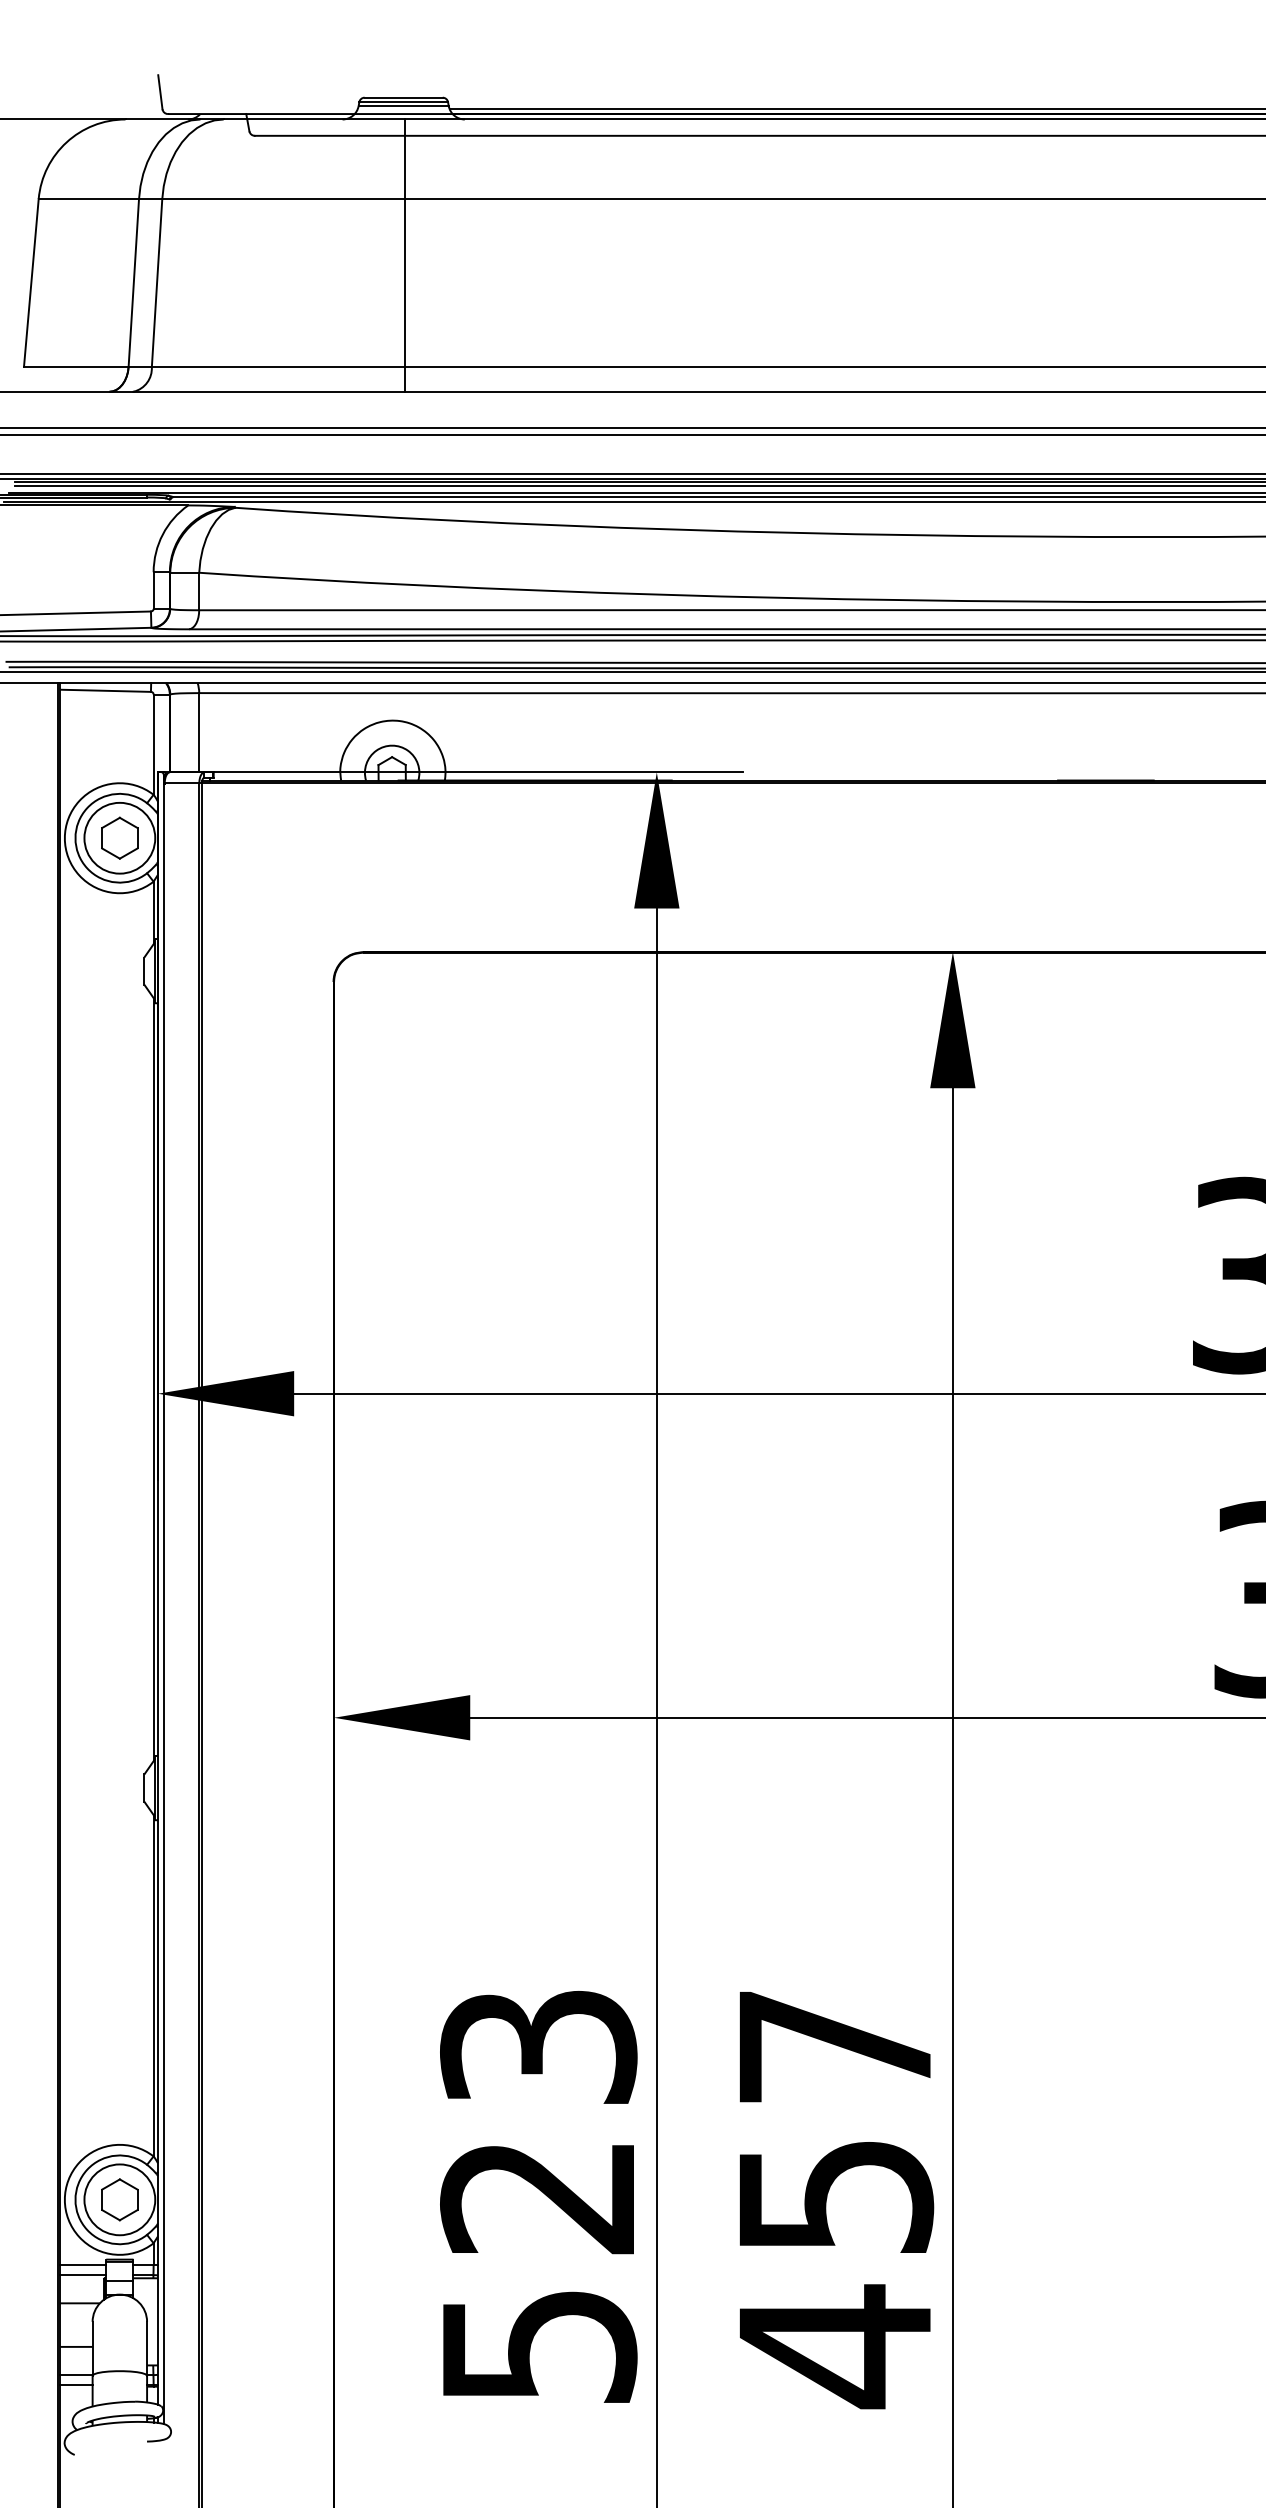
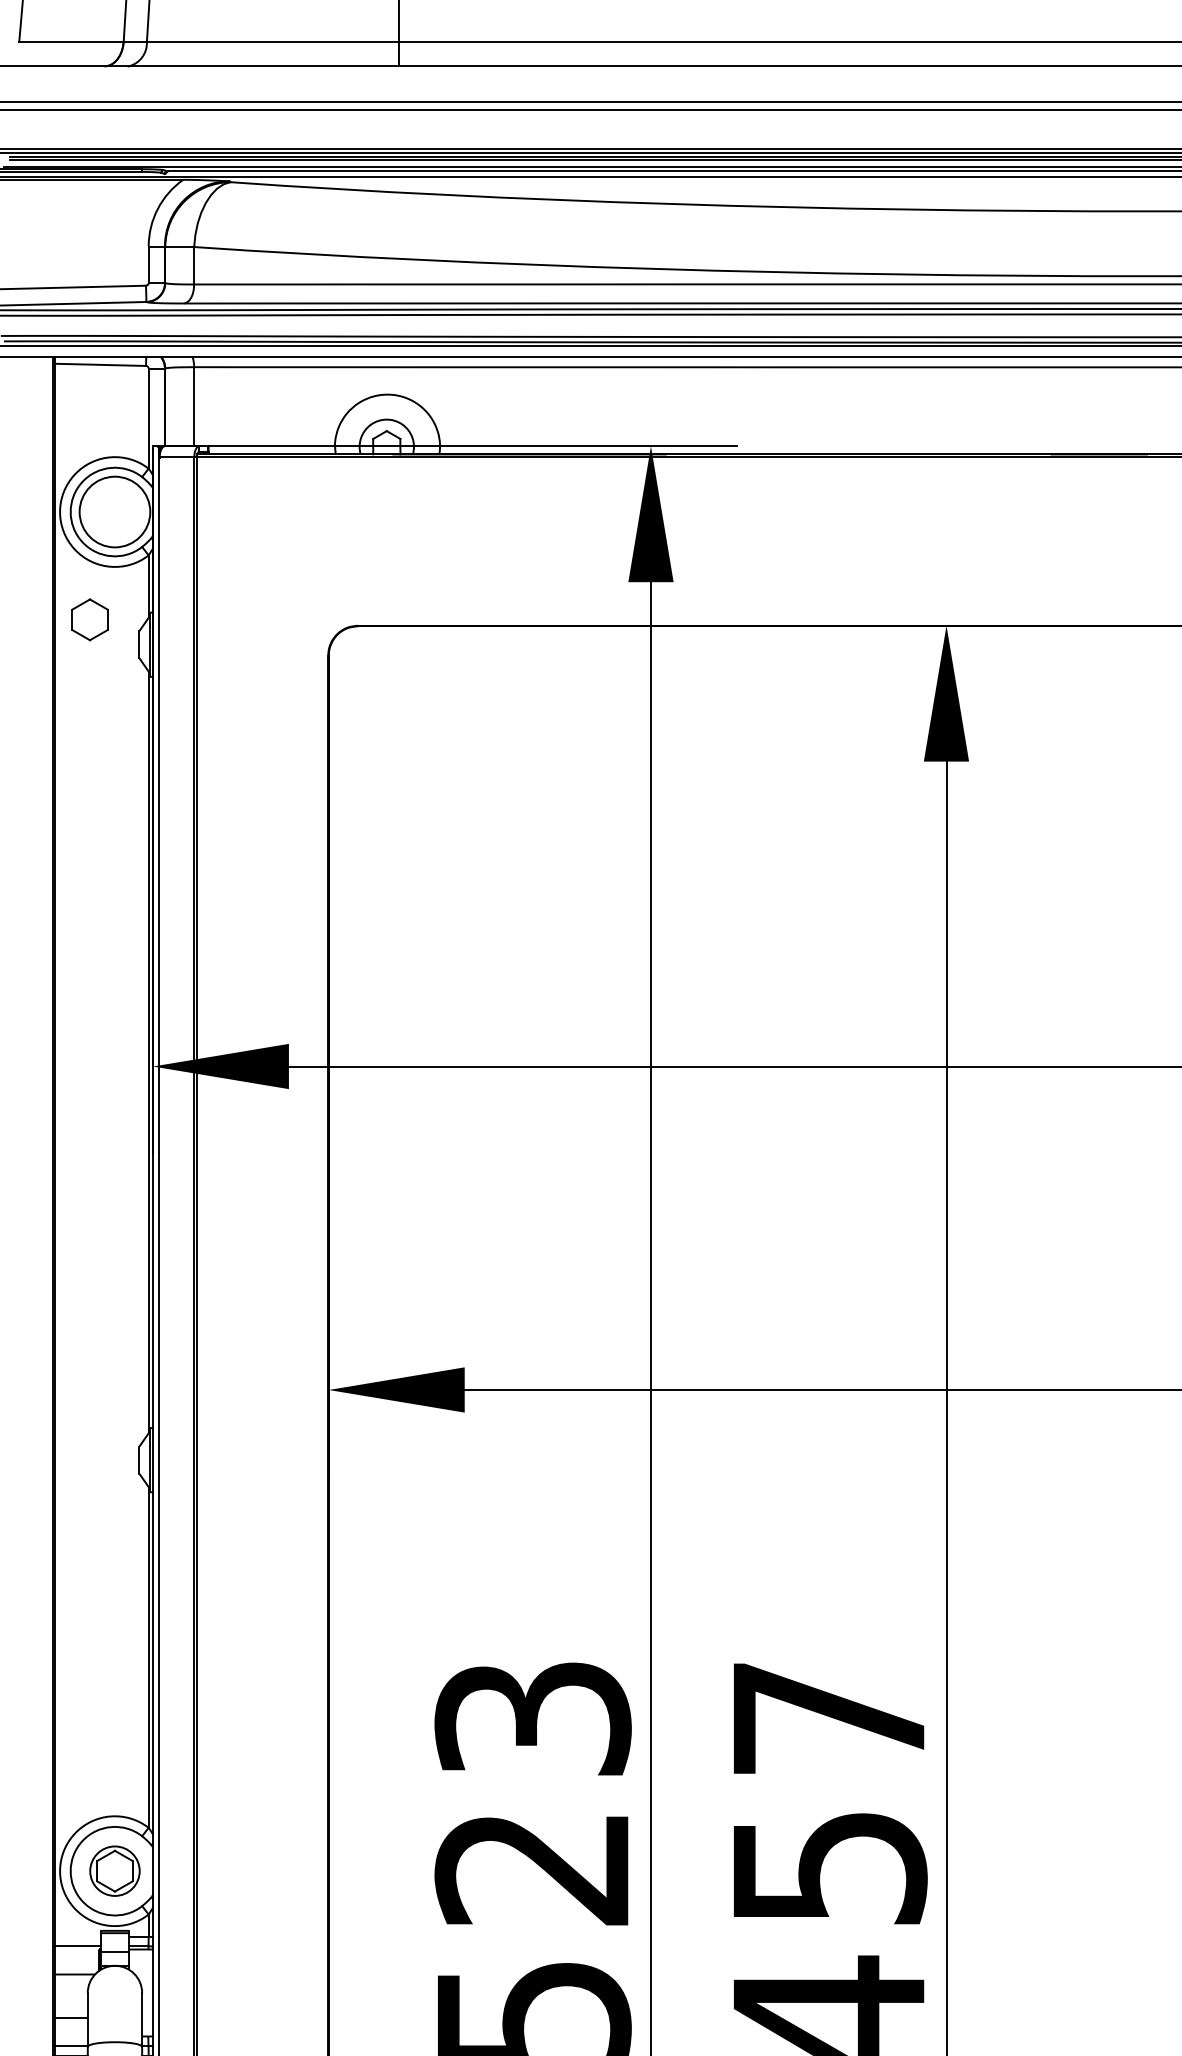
part: (119, 837) -> (89, 619), moved
circle: (119, 2199) -> (114, 1870), size x0.7
line: (82, 2265) -> (77, 1936), removed

